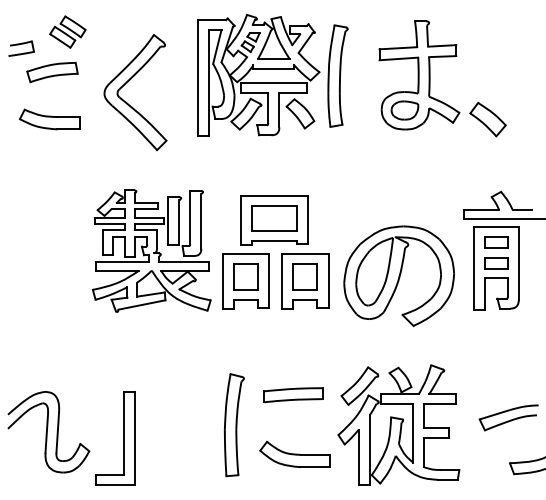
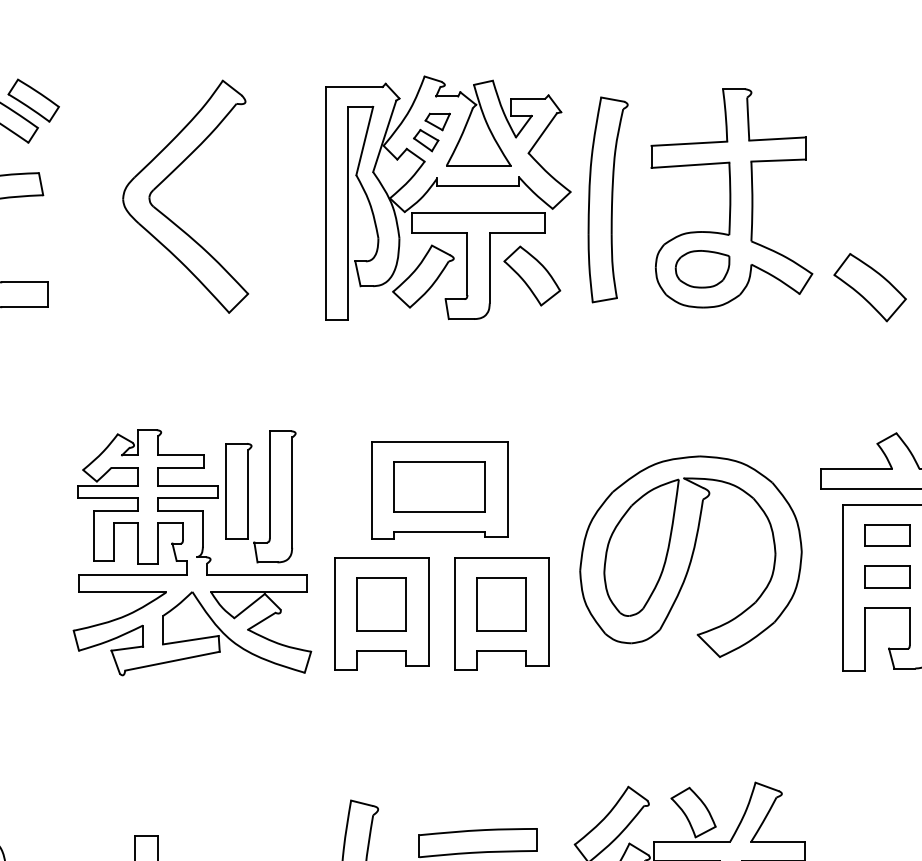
part: (272, 74) -> (475, 196), moved
part: (127, 83) -> (169, 178), moved
part: (398, 275) -> (689, 555), moved

